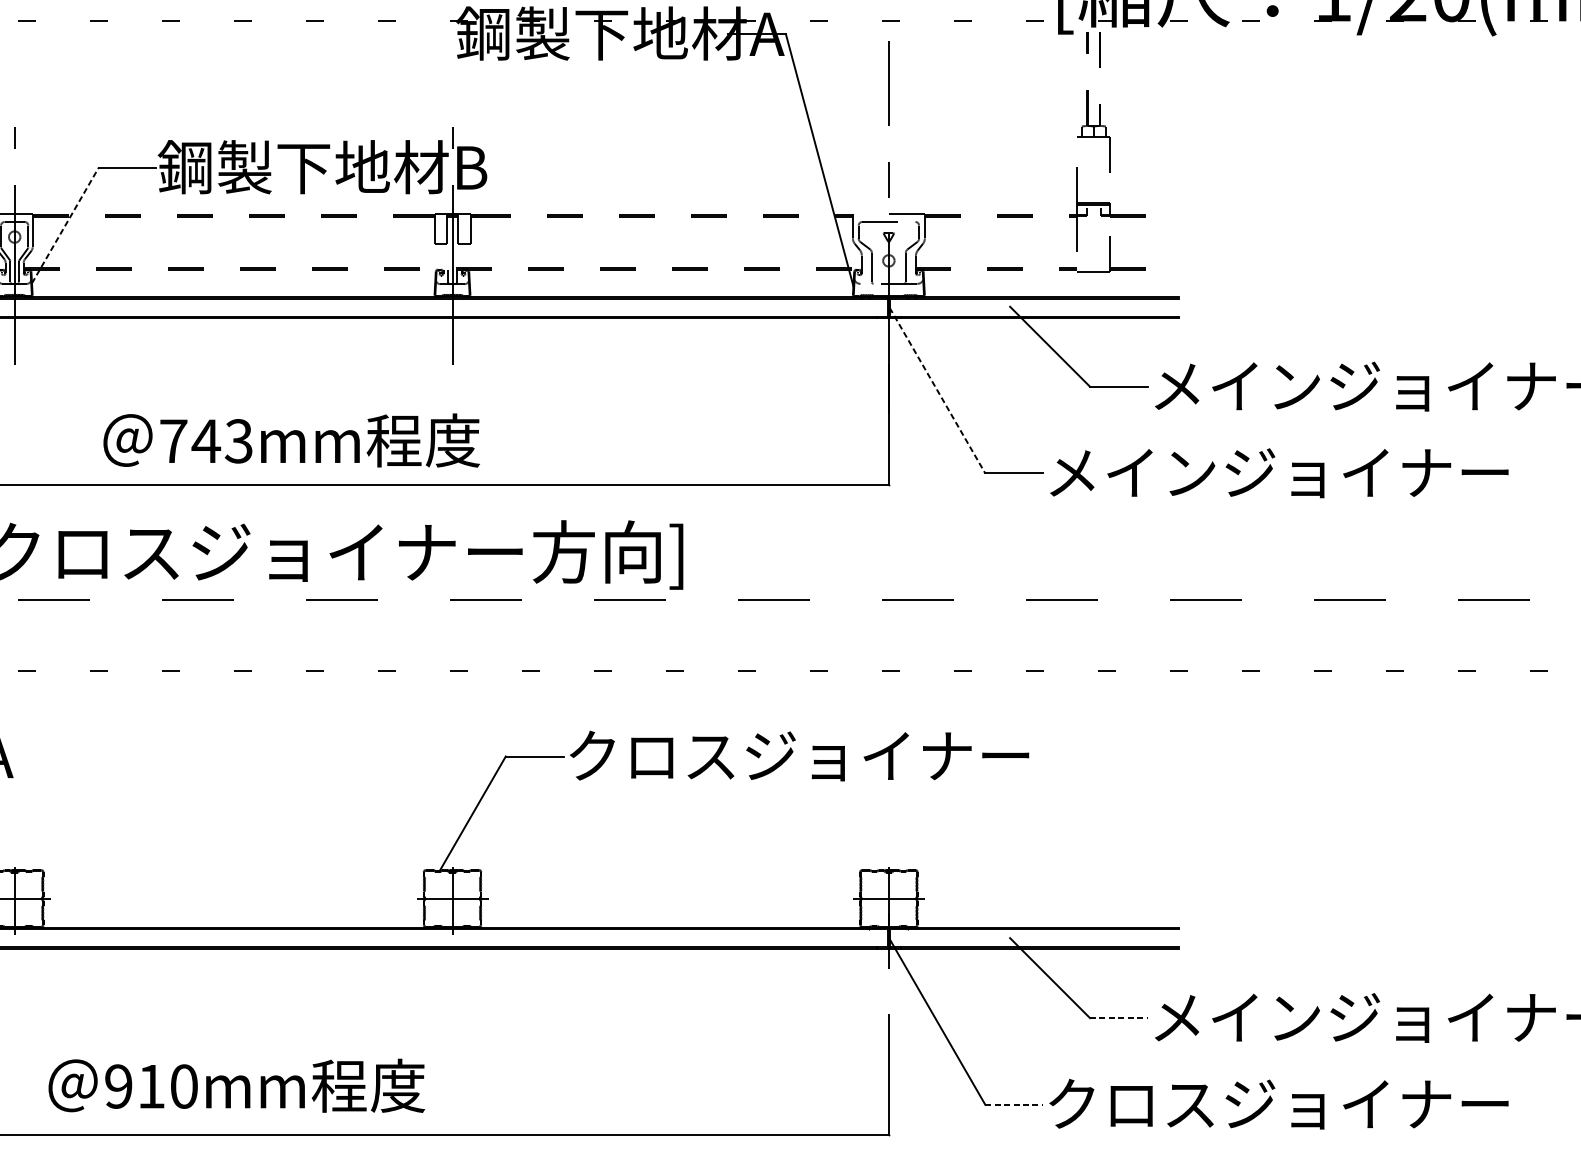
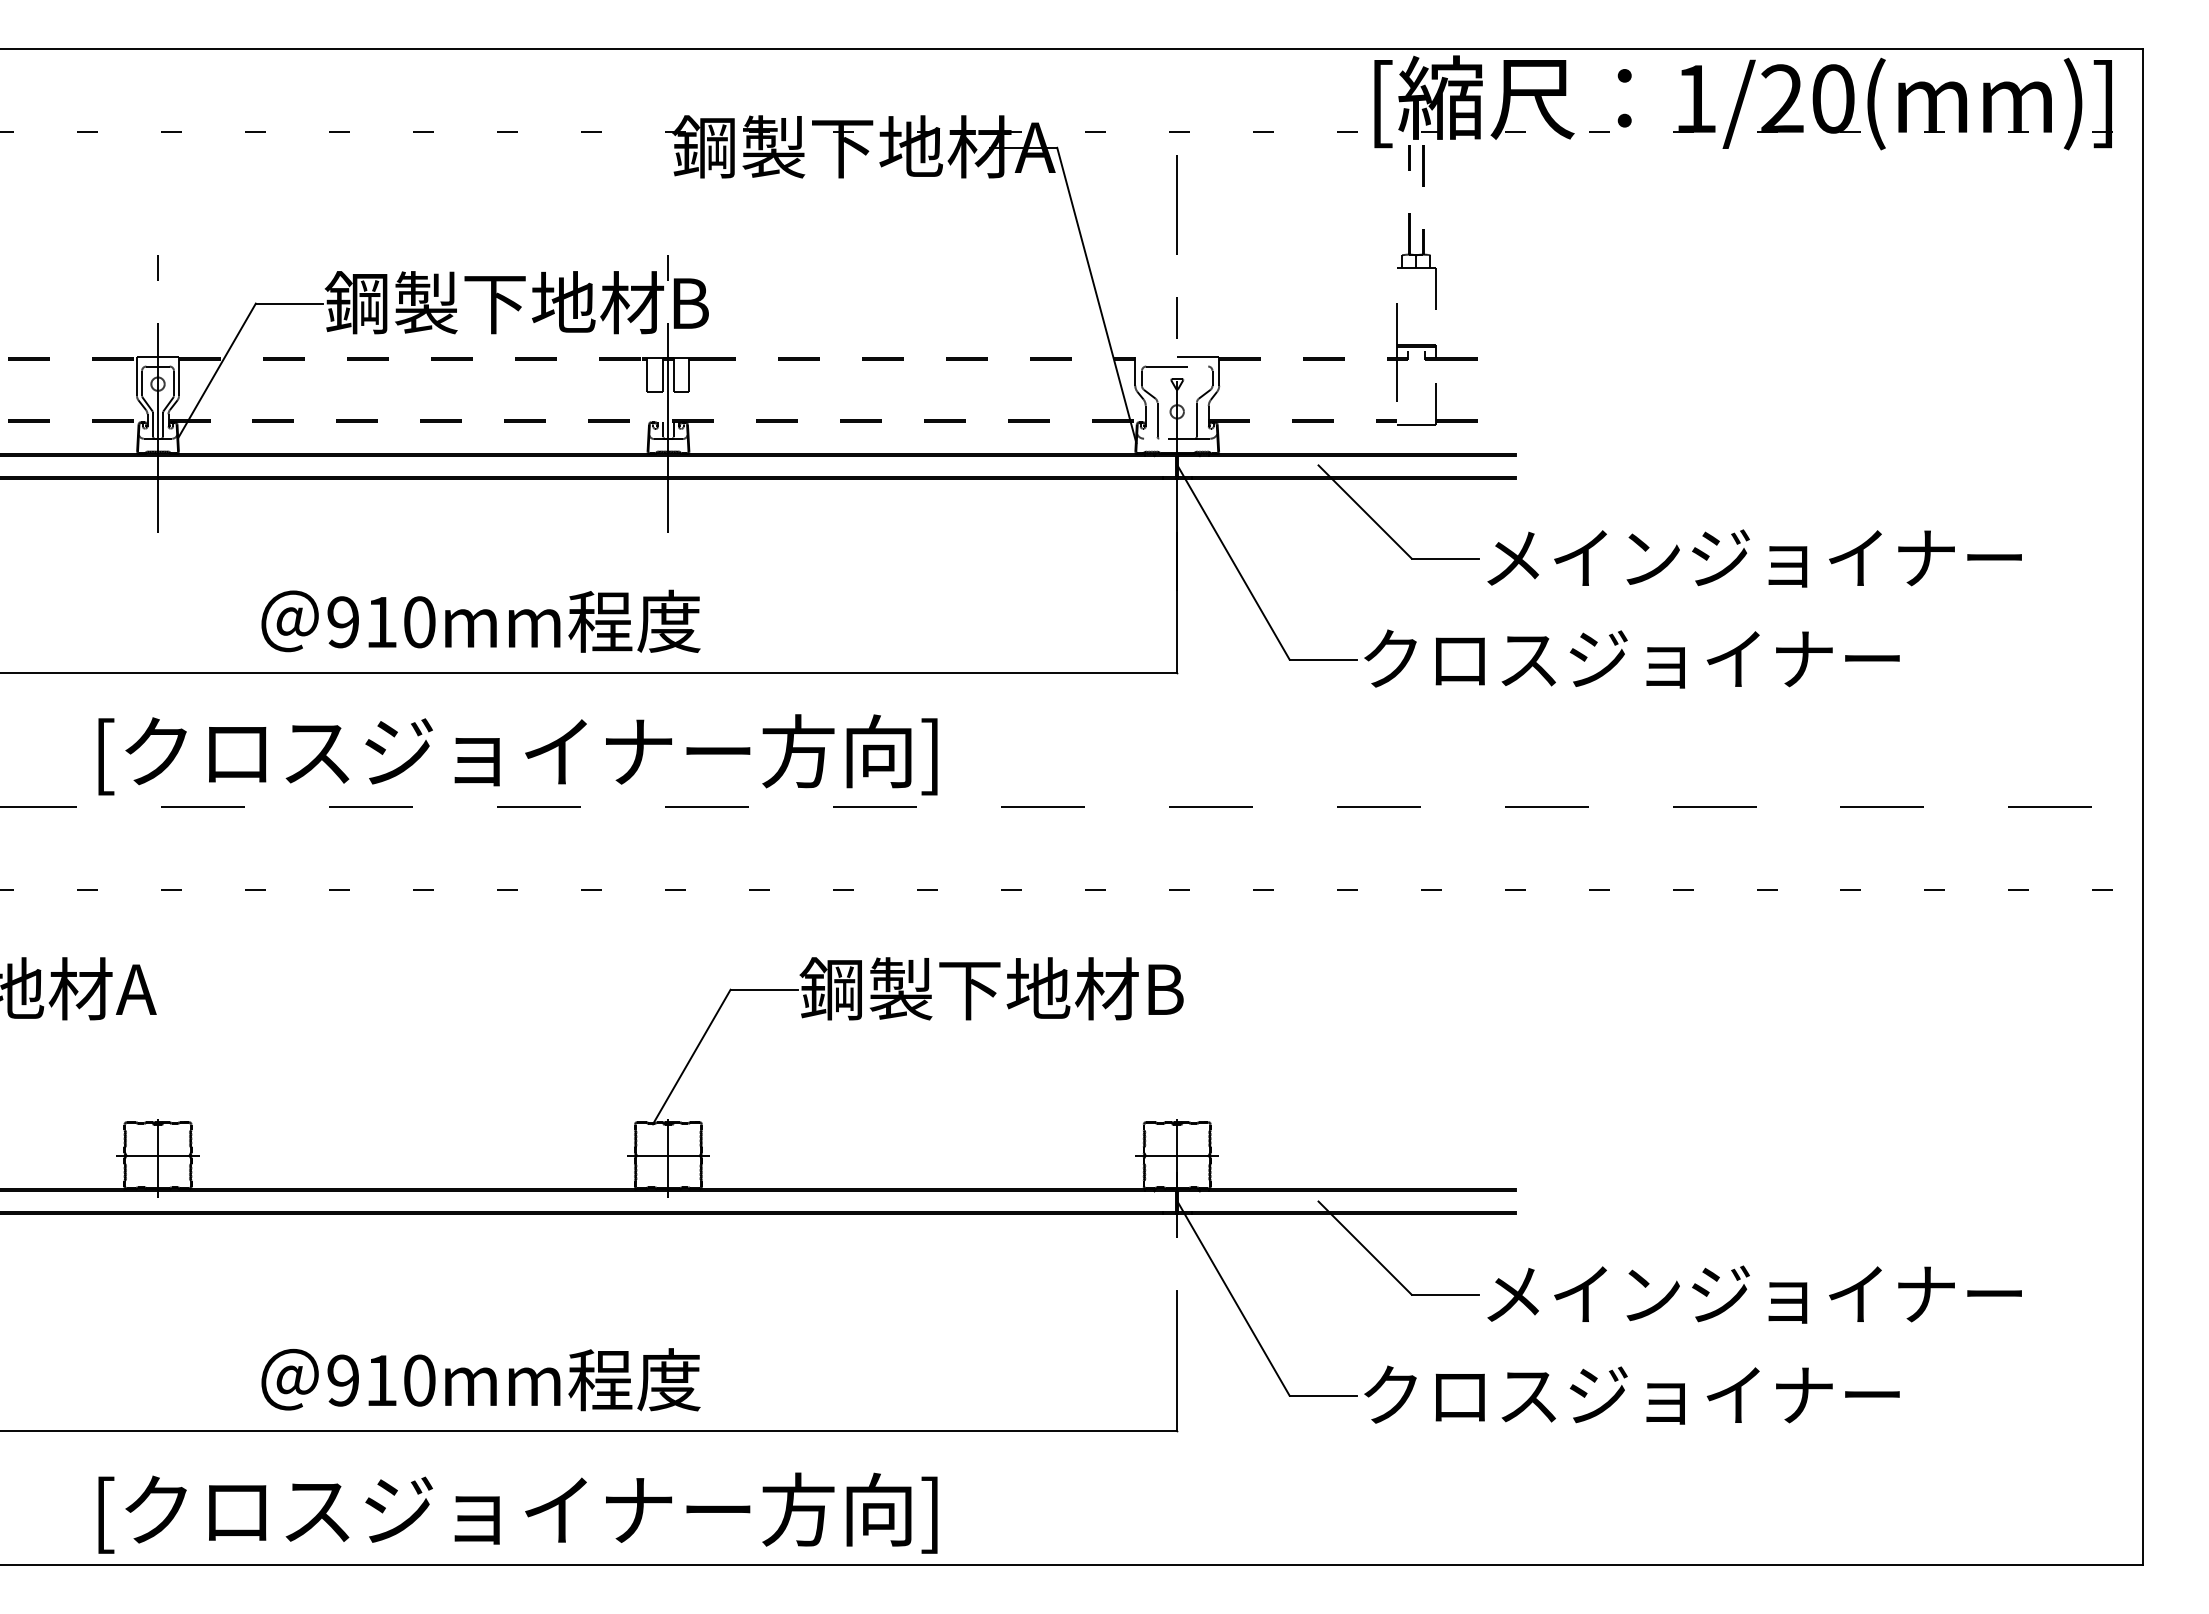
line: (64, 225) -> (216, 370), dashed -> solid
line: (937, 390) -> (1234, 563), dashed -> solid
text: (206, 441) -> (381, 622), 743mm -> 910mm
text: (1131, 472) -> (1460, 658), メインジョイナー -> クロスジョイナー
text: (796, 755) -> (1069, 988), クロスジョイナー -> 鋼製下地材B
line: (1118, 1017) -> (1445, 1294), dashed -> solid
text: (236, 1085) -> (480, 1379), moved
line: (1014, 1104) -> (1323, 1395), dashed -> solid

